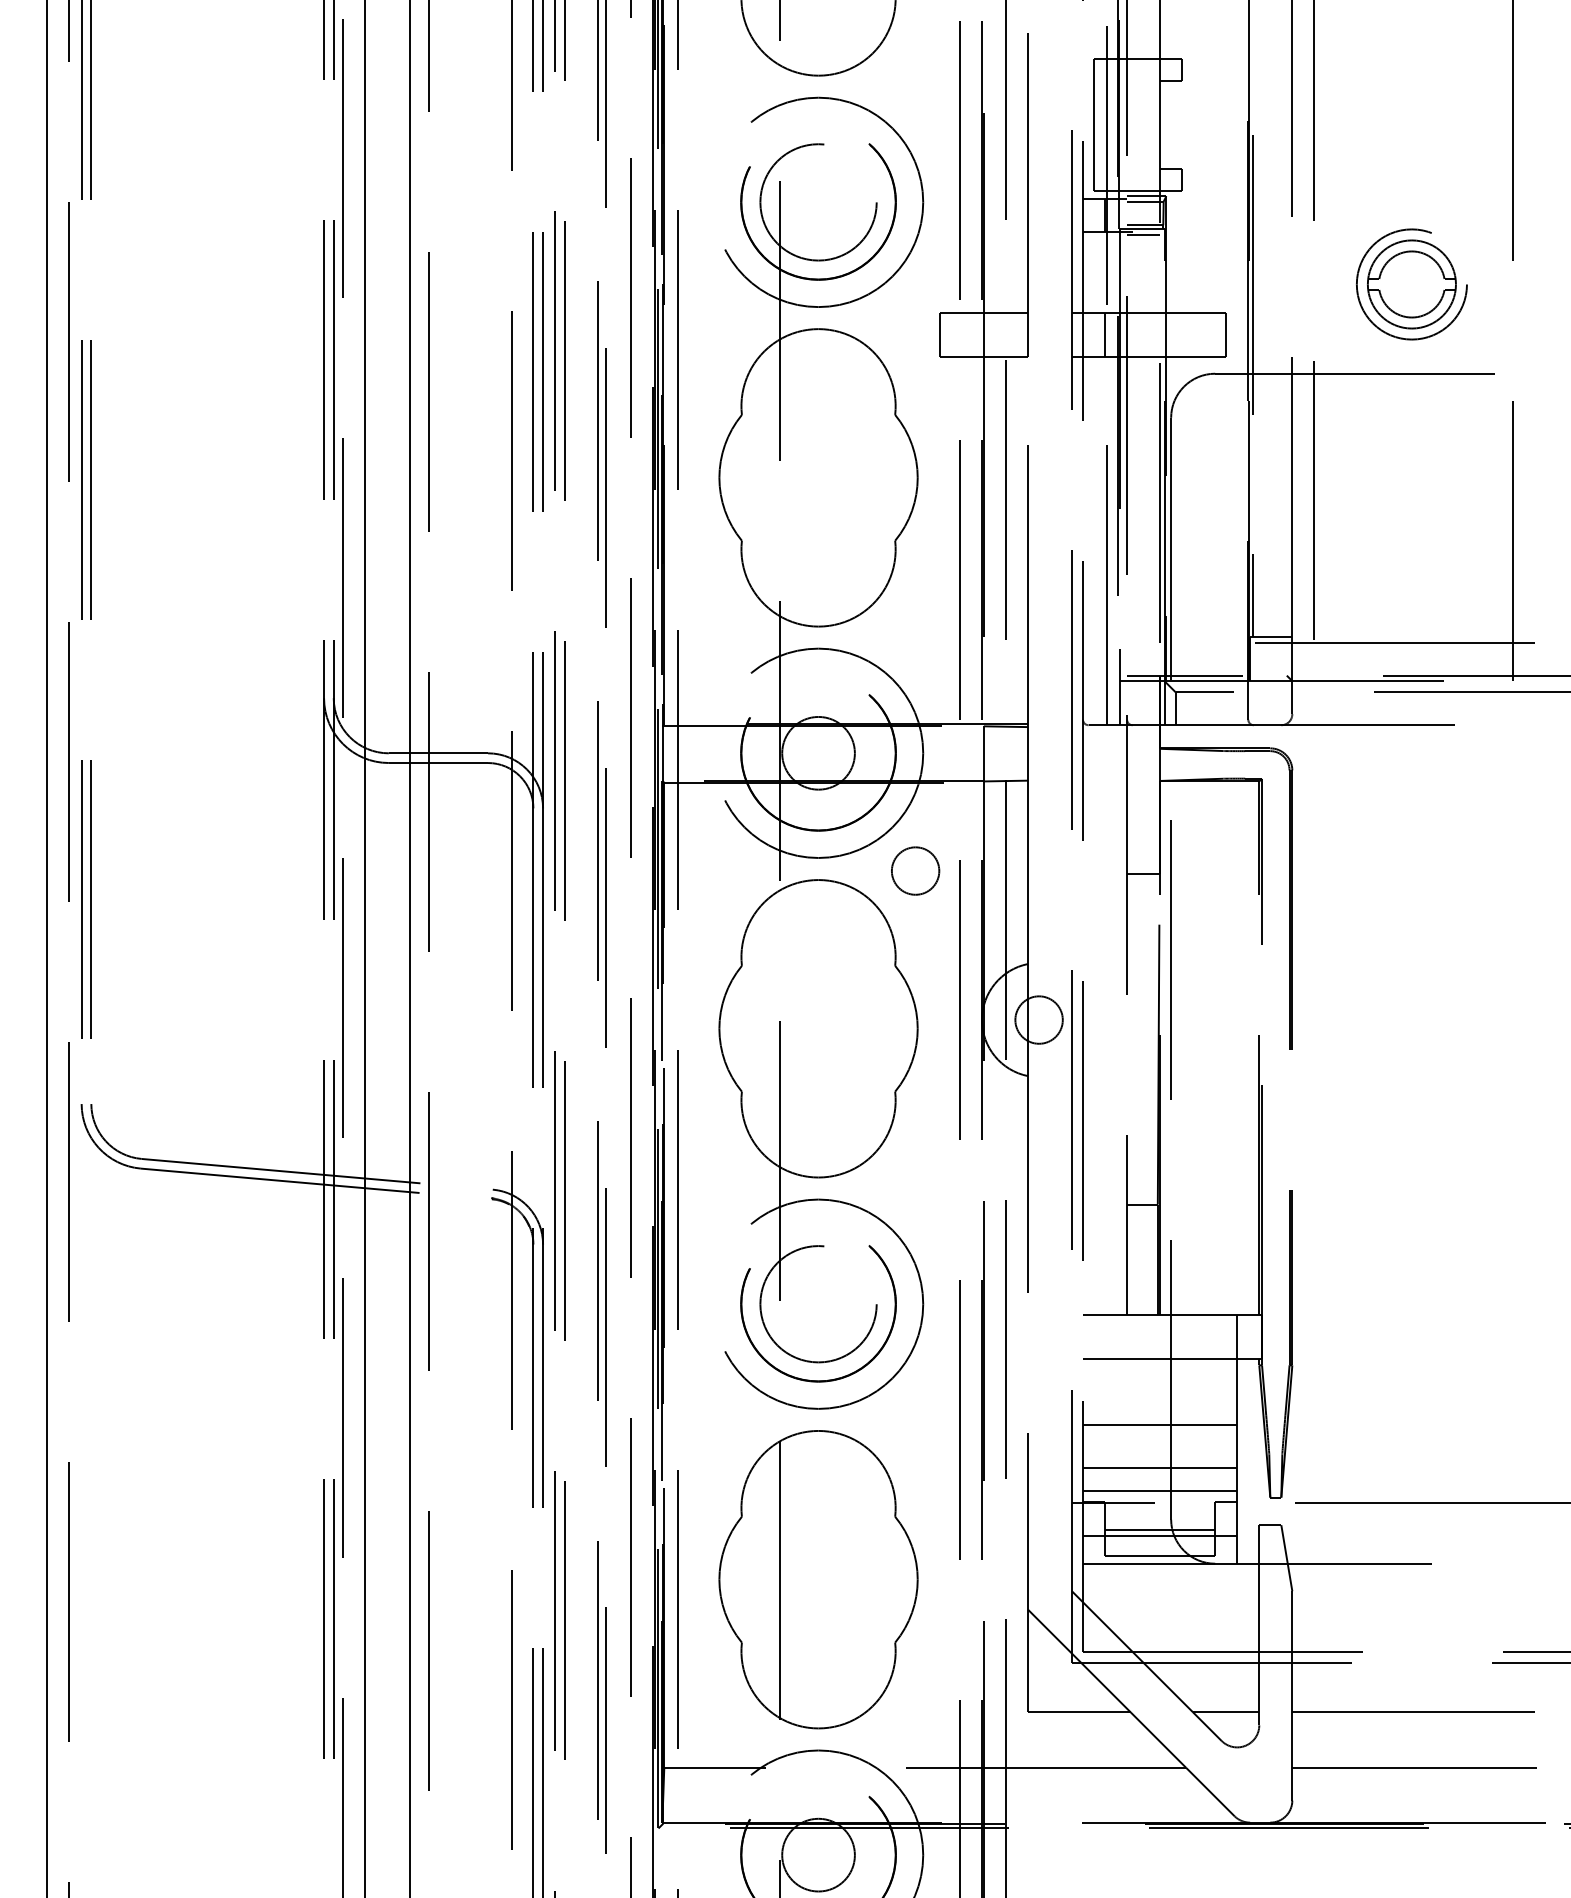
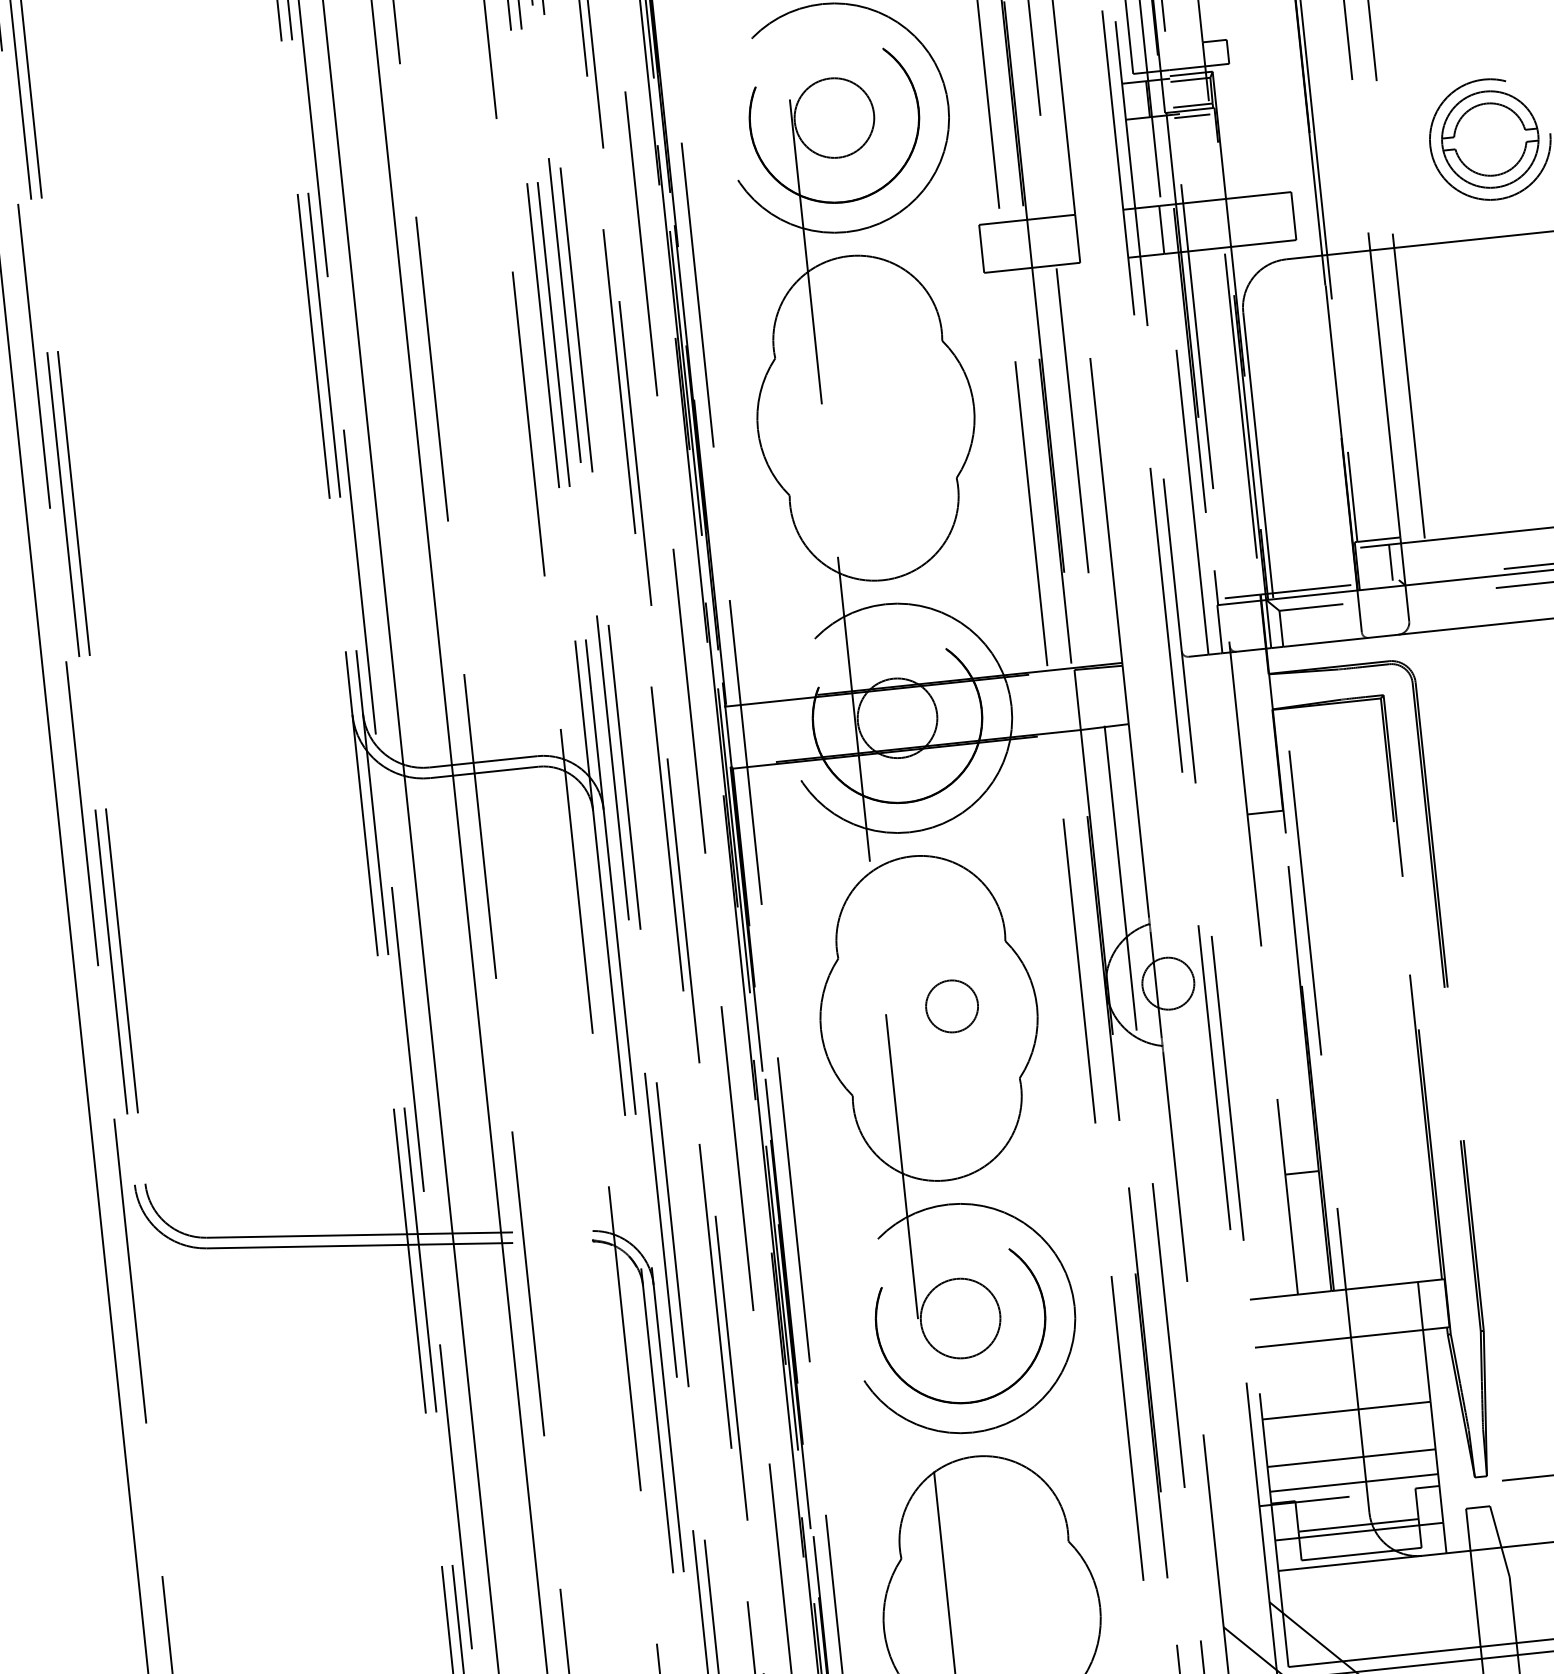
circle: (818, 202) -> (834, 118), size x0.62
line: (1281, 658) -> (1391, 562), added
circle: (915, 870) -> (951, 1005), moved
circle: (818, 1303) -> (960, 1317), size x0.62

